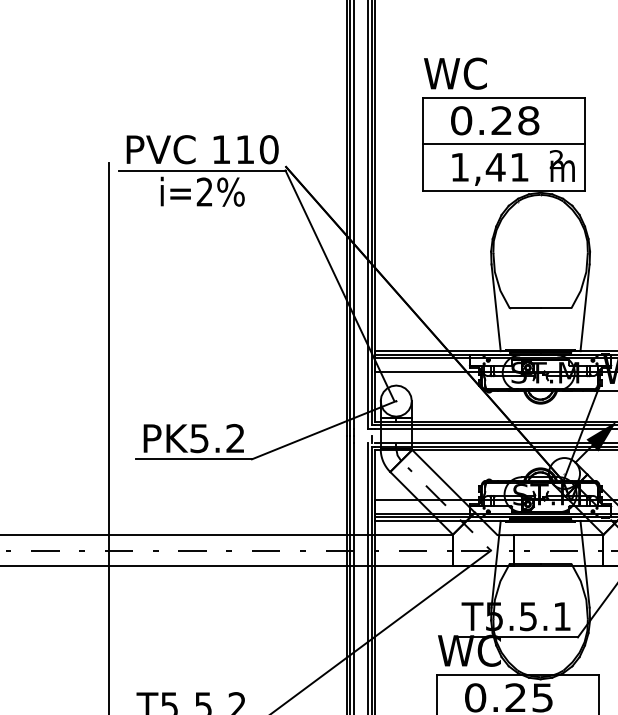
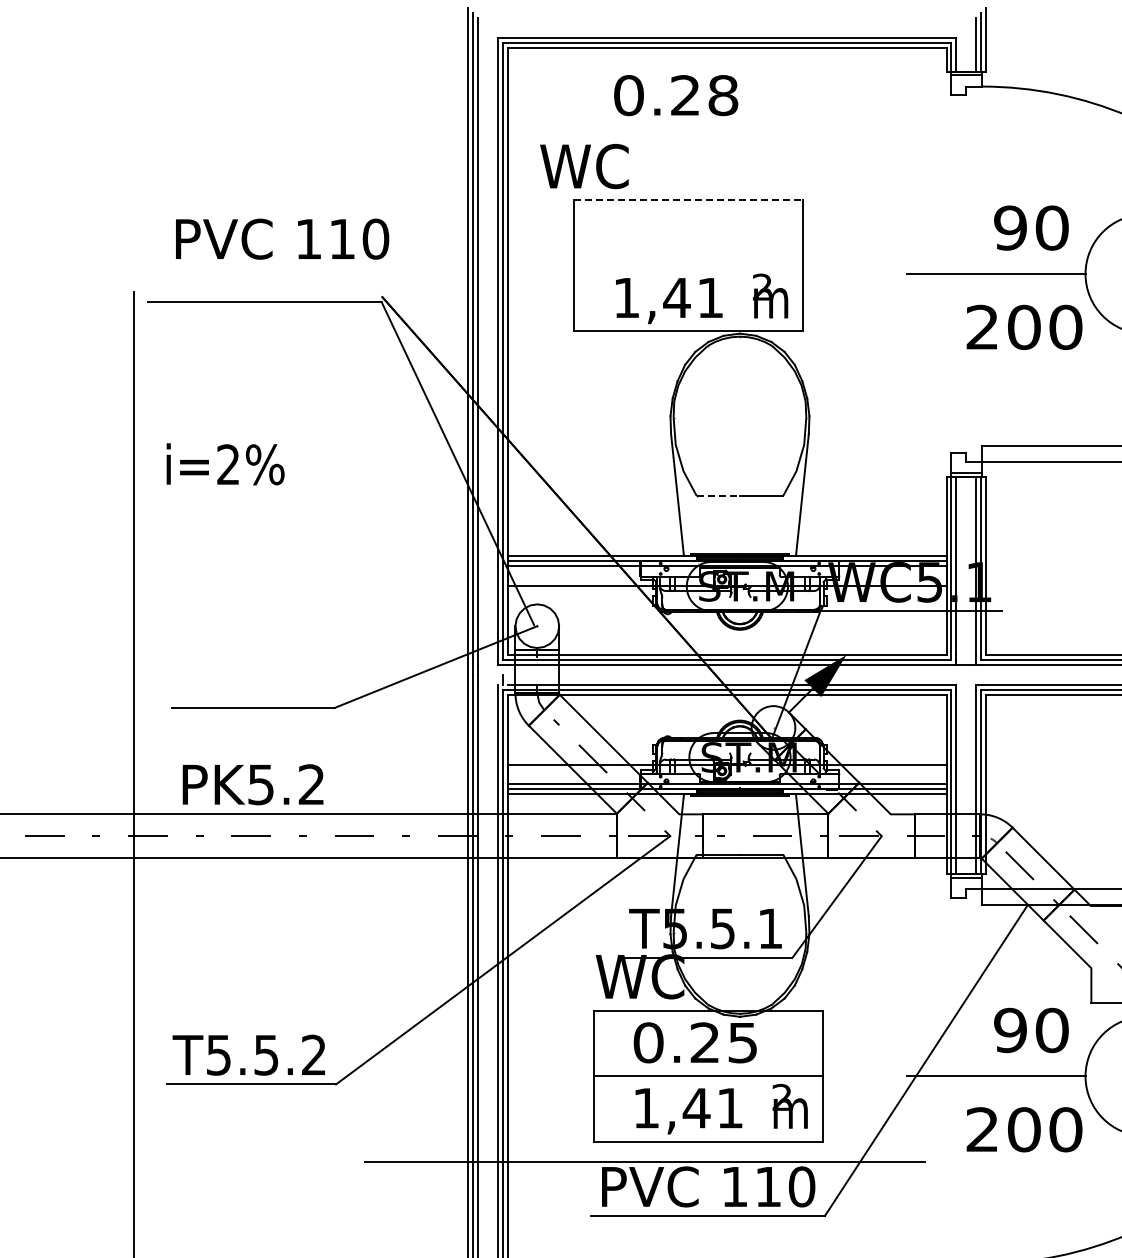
text: (455, 73) -> (584, 166), moved
line: (504, 97) -> (689, 200), solid -> dashed
text: (495, 120) -> (676, 95), moved
line: (503, 144) -> (688, 265), removed
text: (202, 149) -> (282, 238), moved
text: (202, 191) -> (225, 464), moved
line: (525, 308) -> (718, 495), solid -> dashed
text: (193, 438) -> (252, 784), moved

